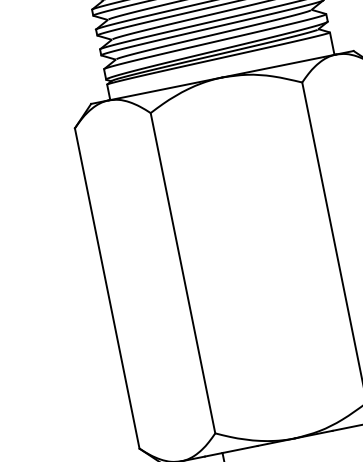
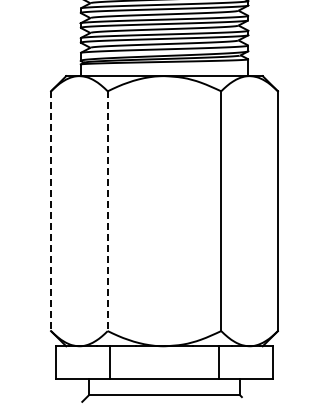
line: (182, 273) -> (107, 211), solid -> dashed
line: (107, 288) -> (51, 211), solid -> dashed

